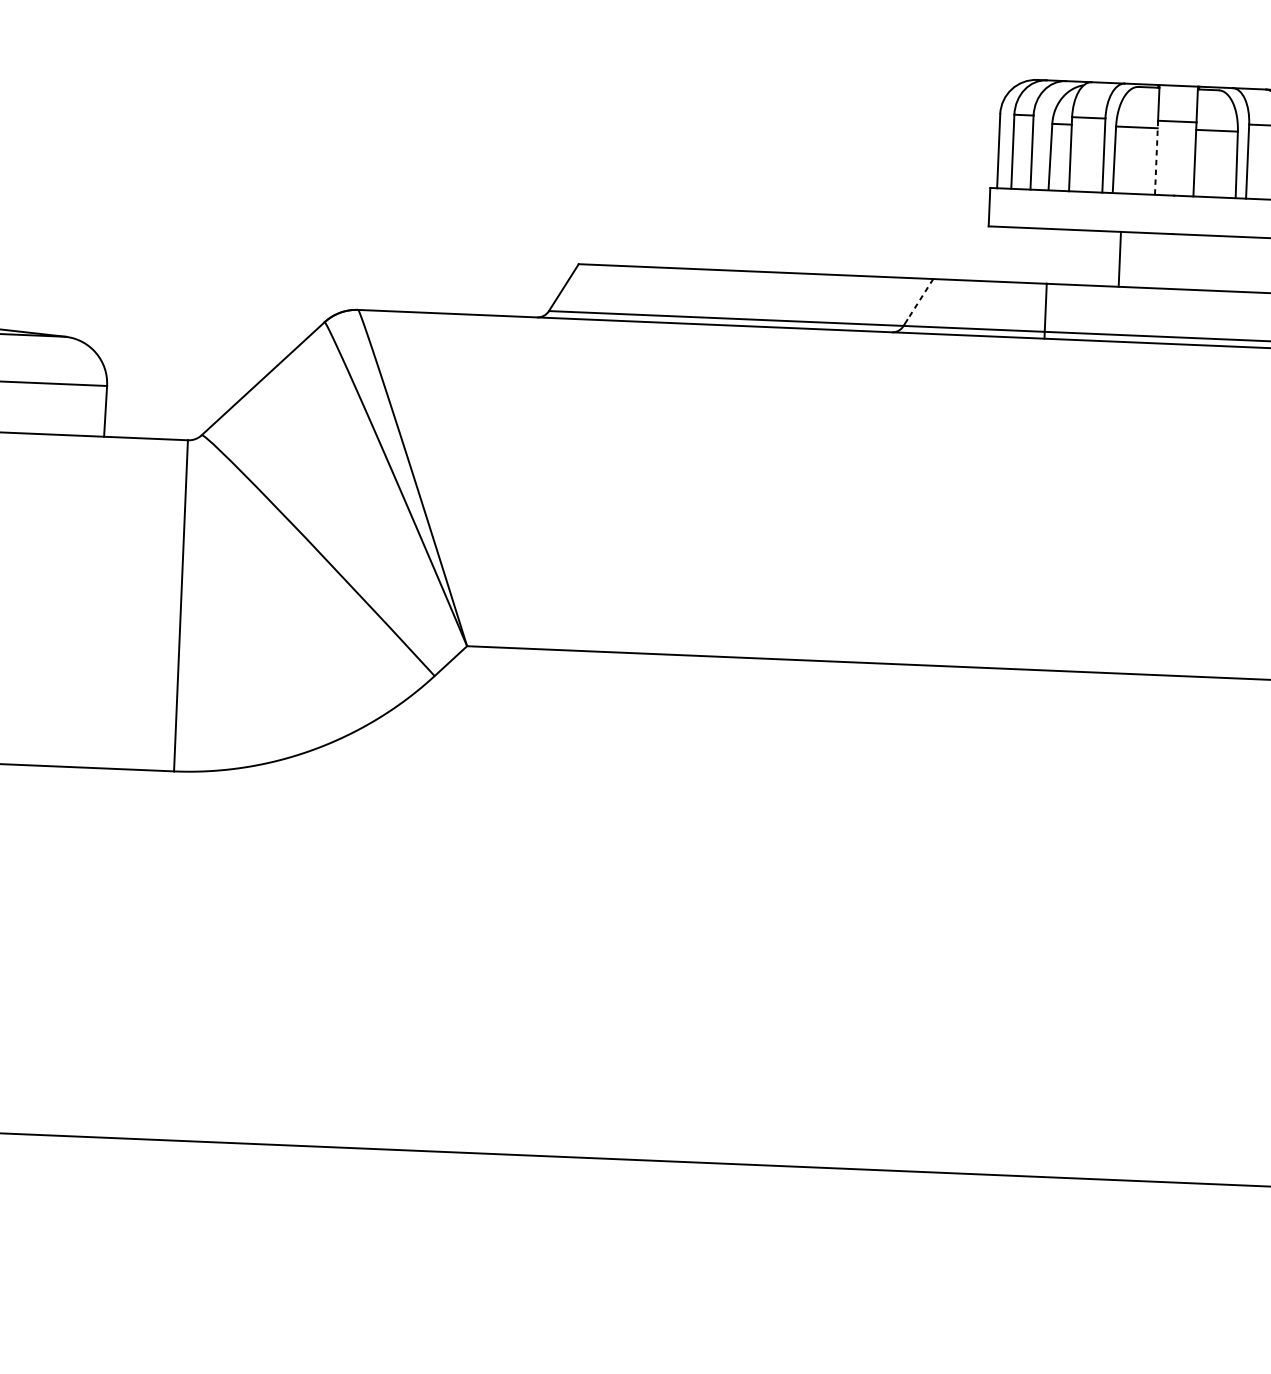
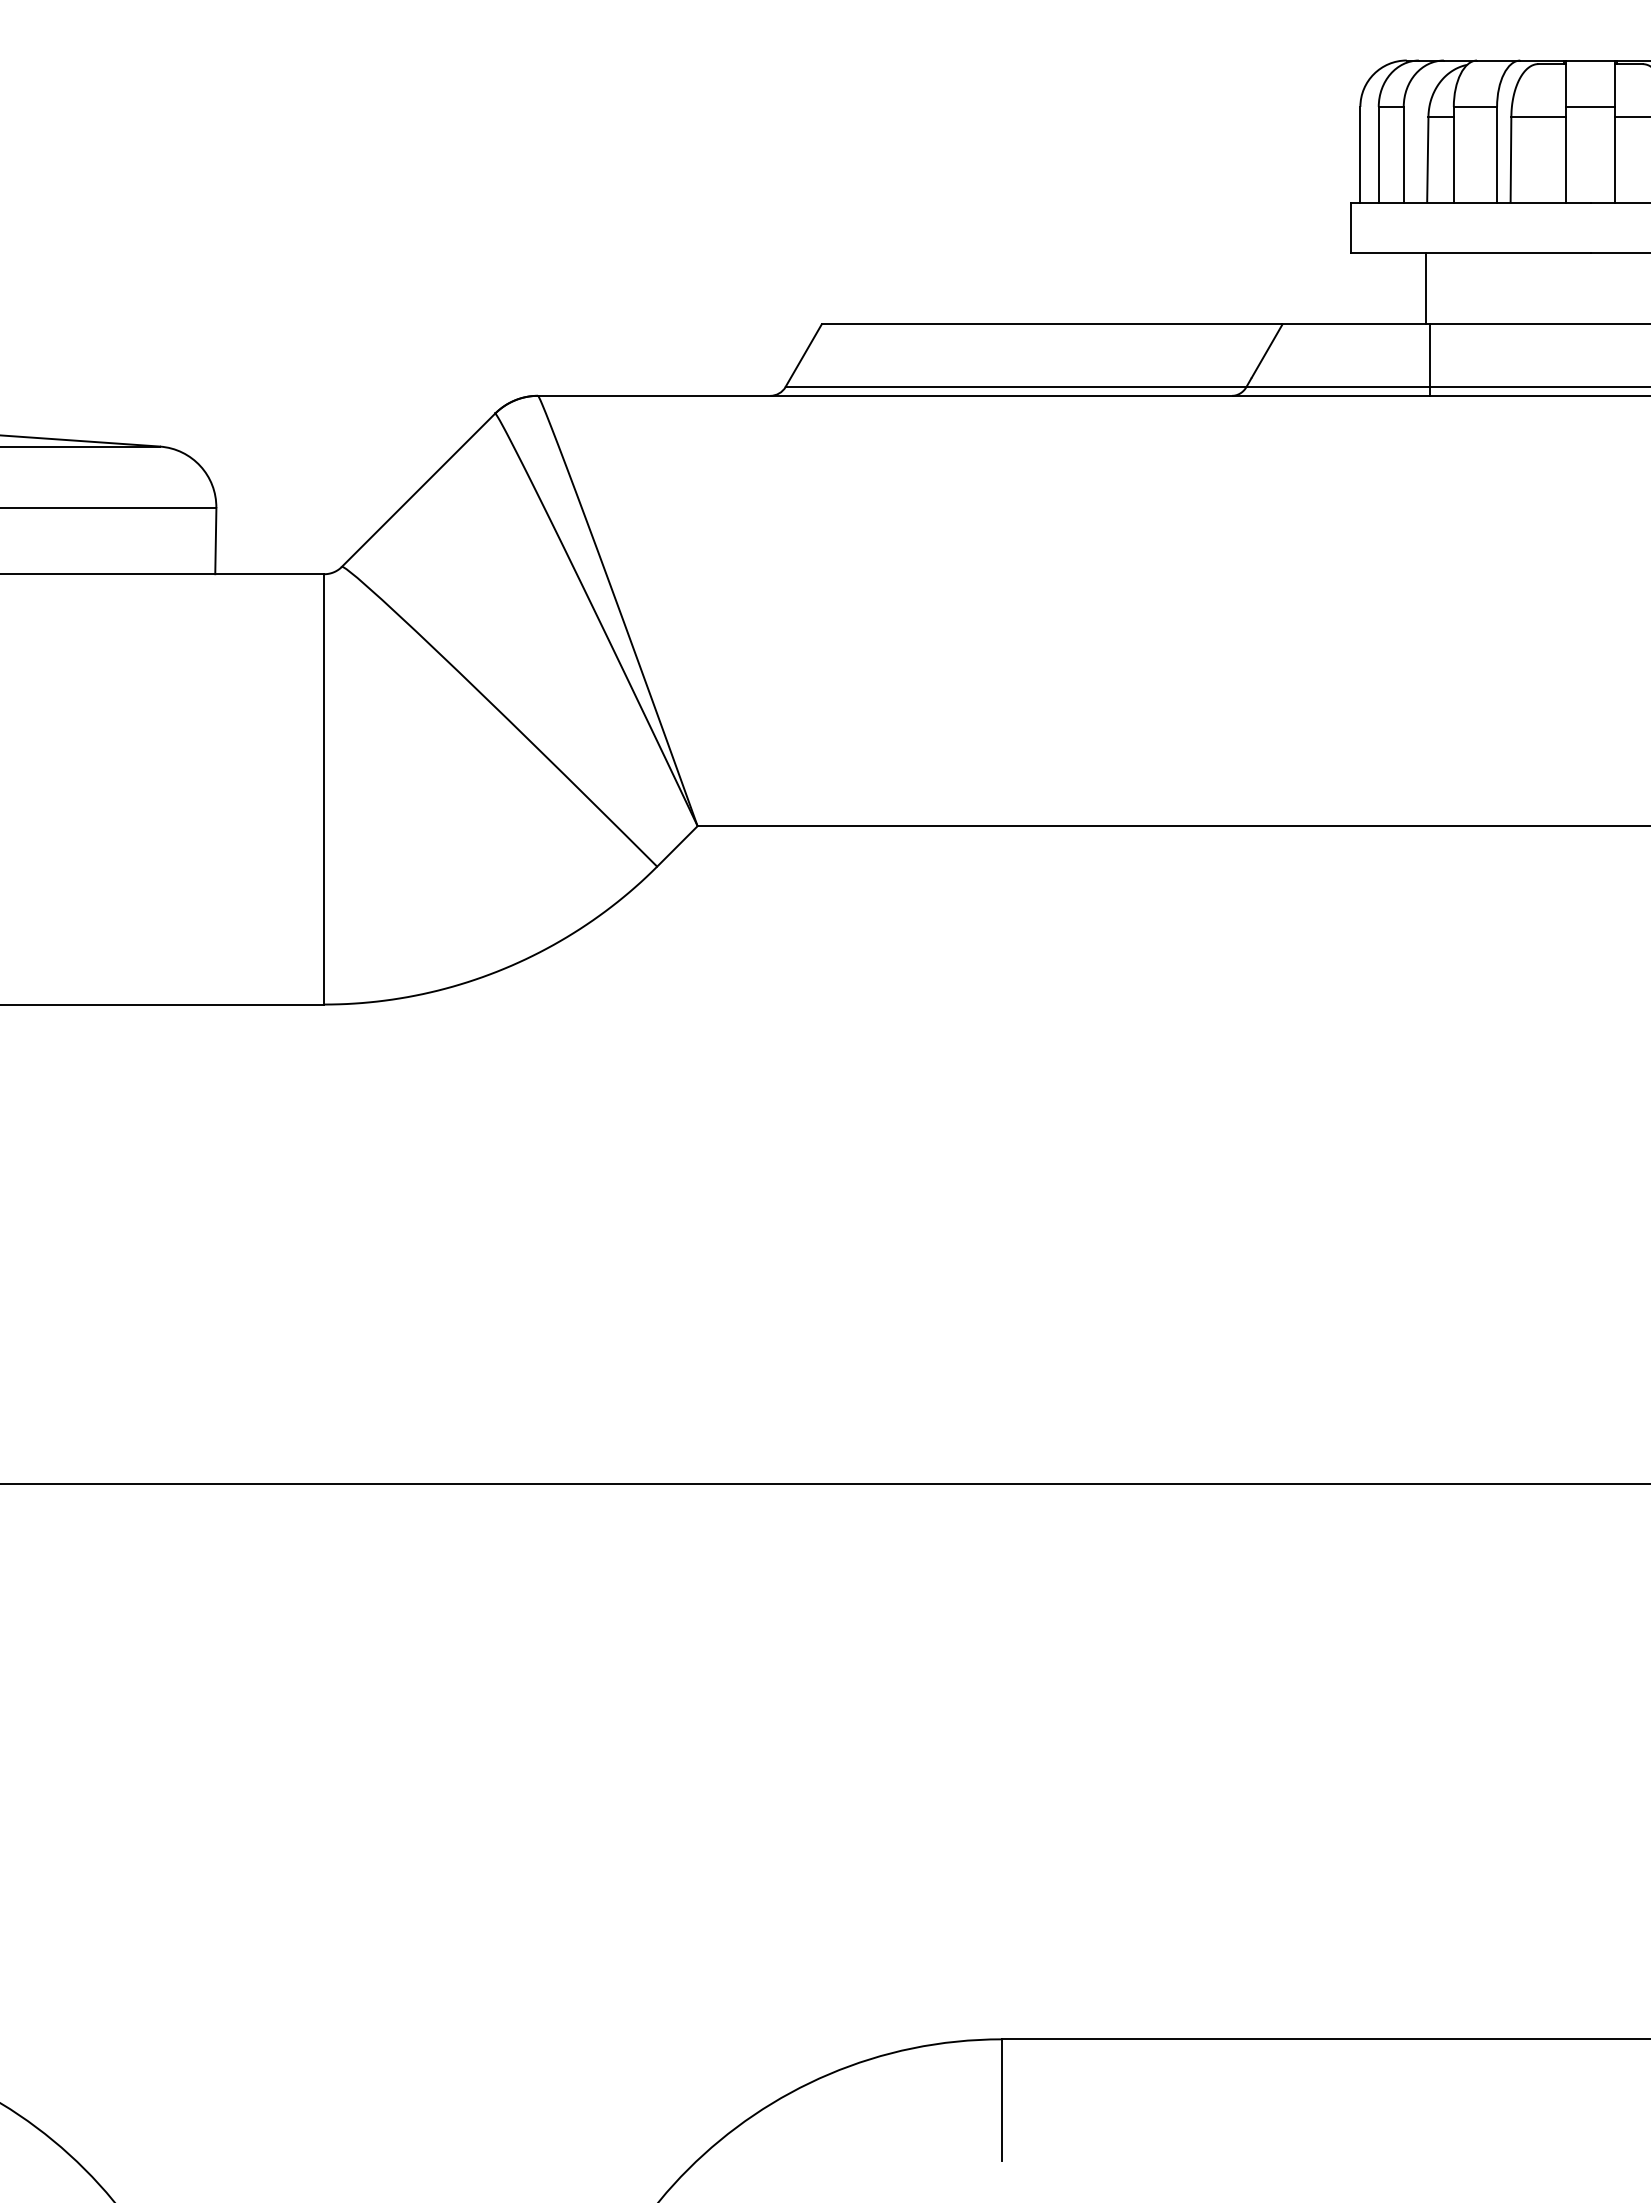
line: (1156, 158) -> (1565, 155), dashed -> solid
line: (1119, 259) -> (1426, 288), moved
line: (920, 299) -> (1267, 351), dashed -> solid

